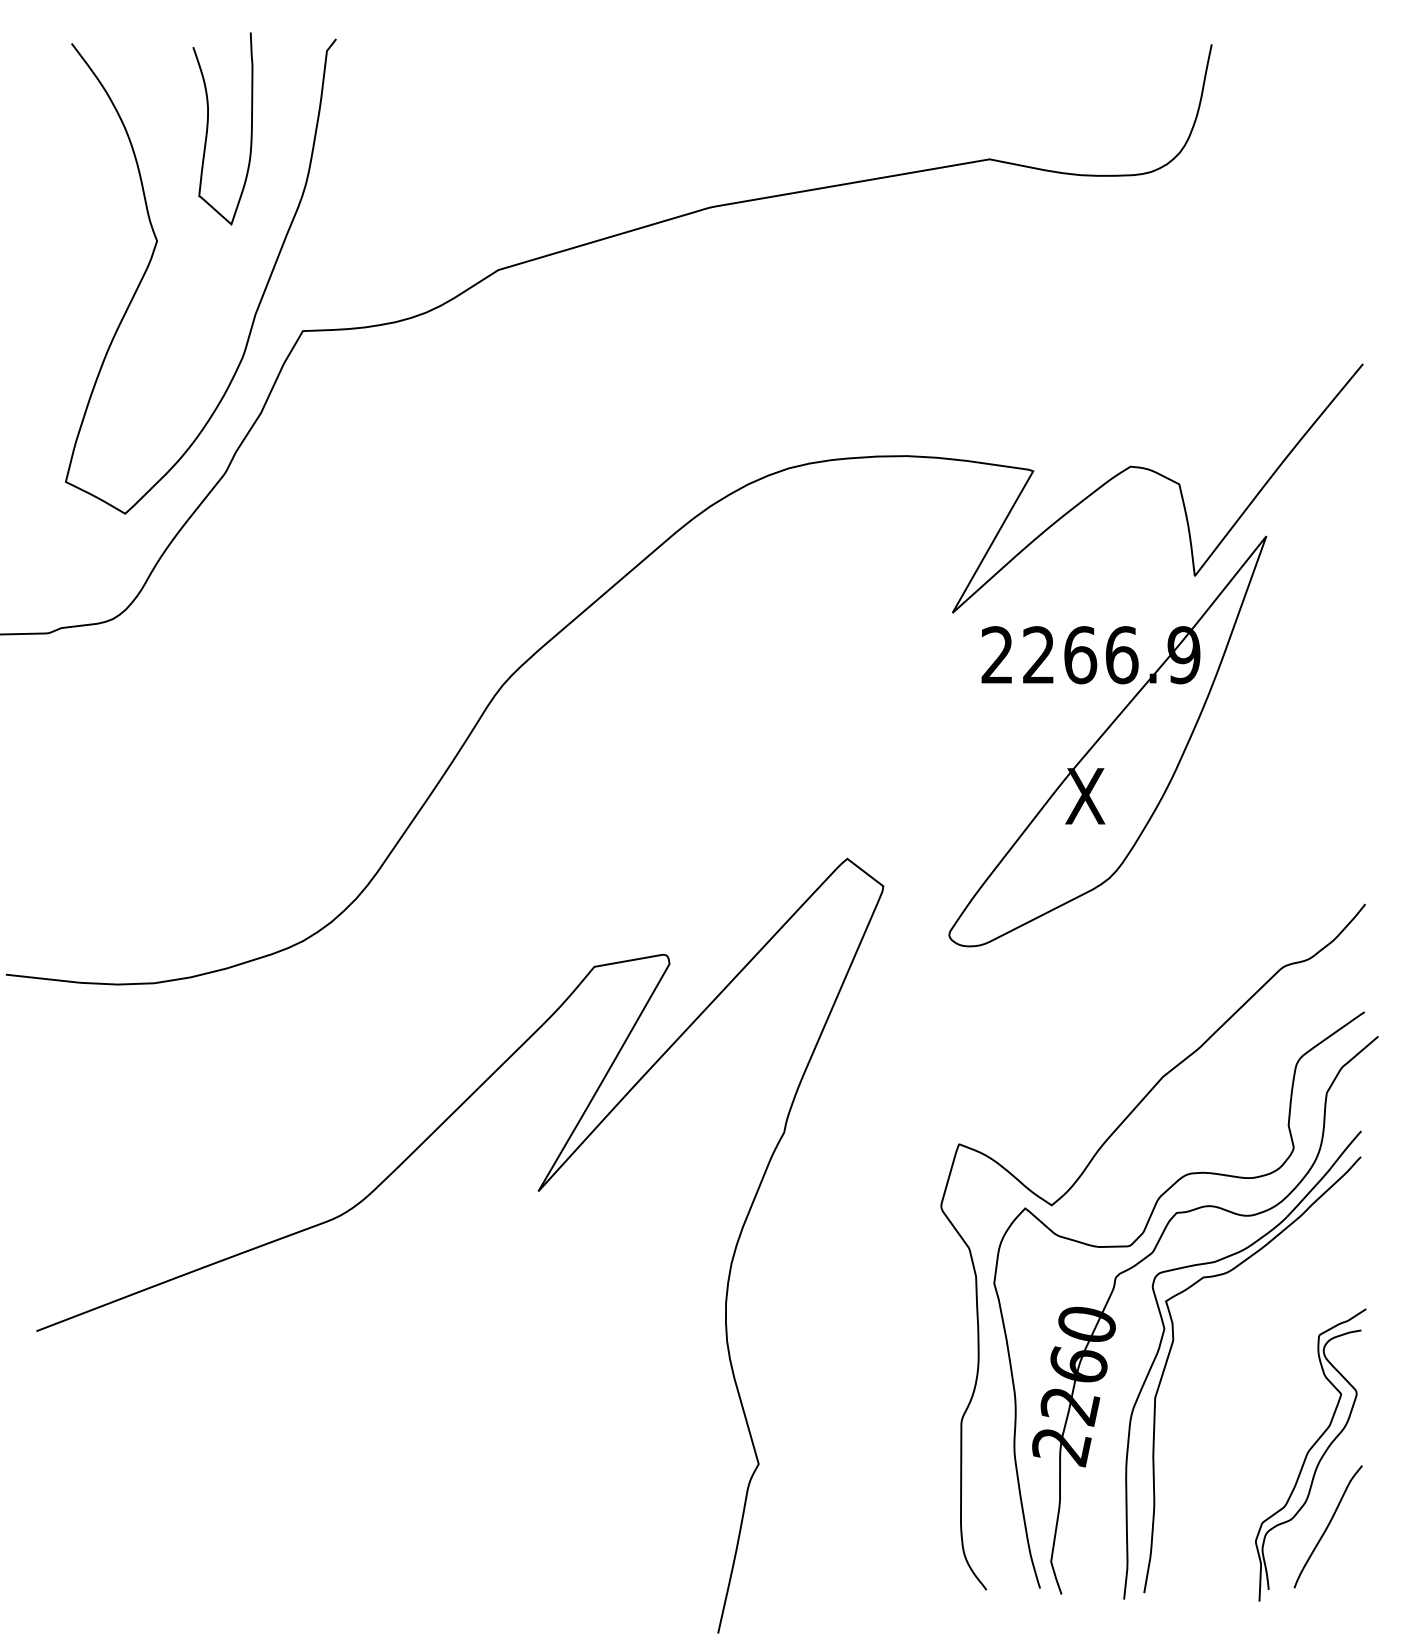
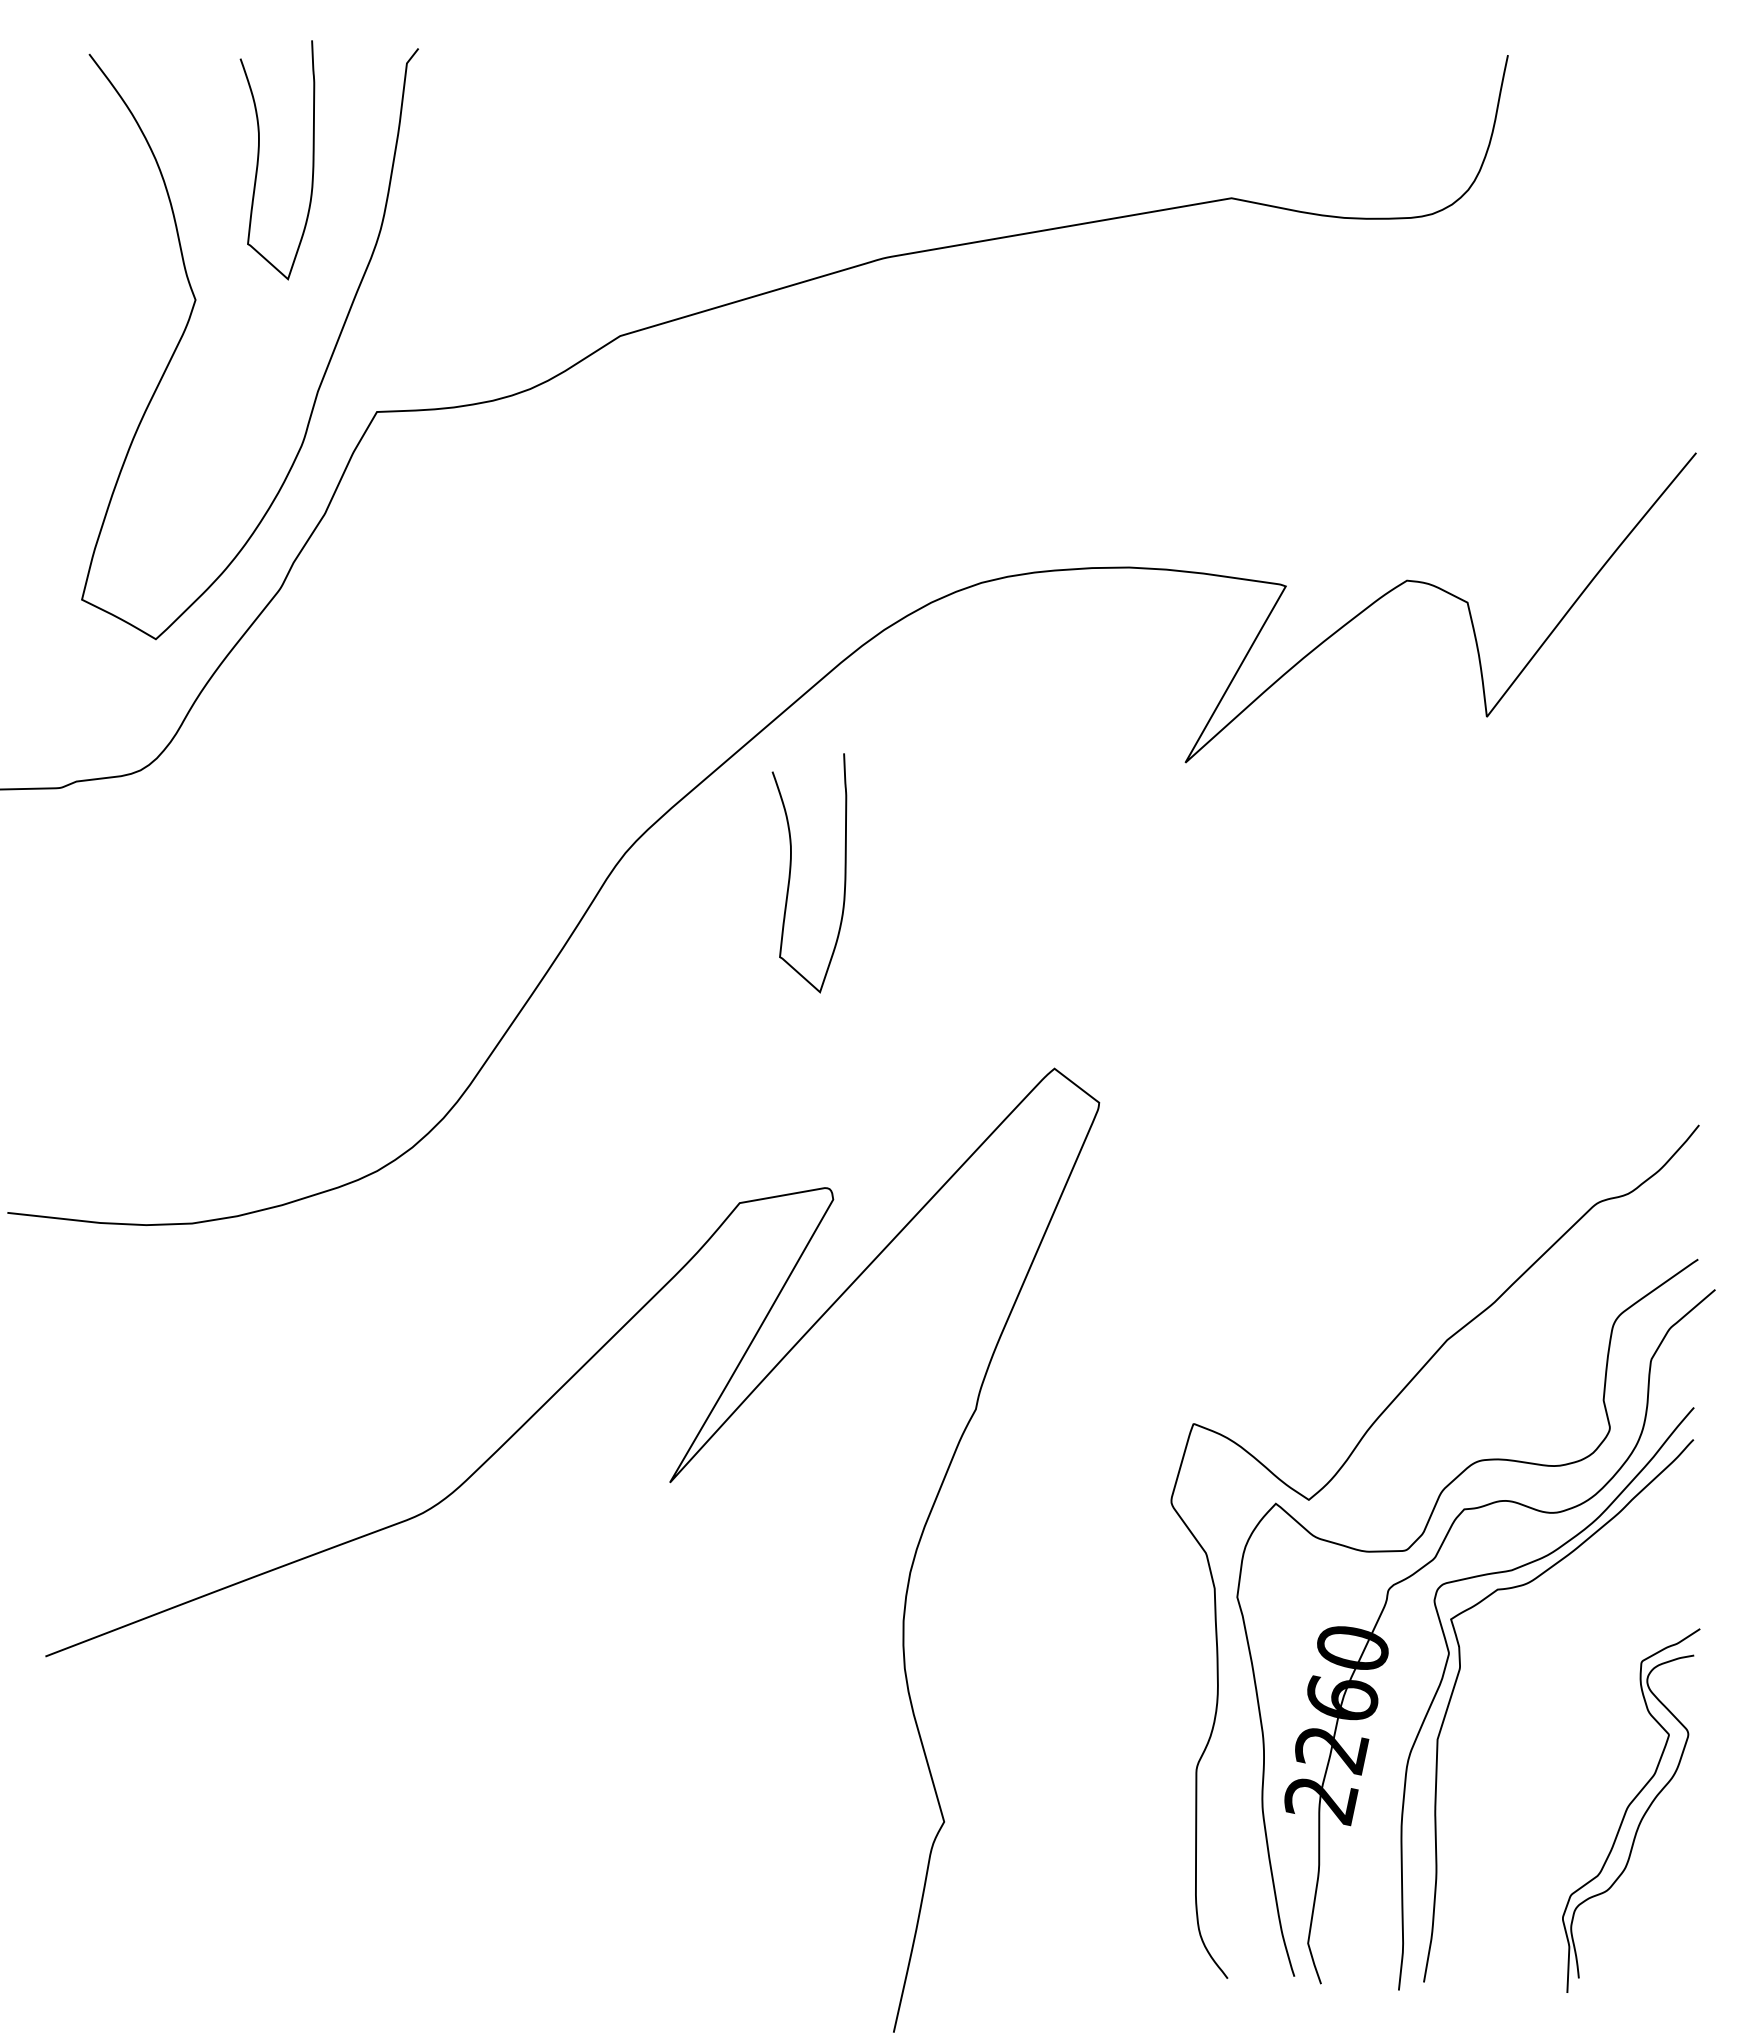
curve: (636, 698) -> (791, 869), added
part: (1107, 741) -> (1378, 922), removed
curve: (1327, 1526) -> (1652, 1899), removed

